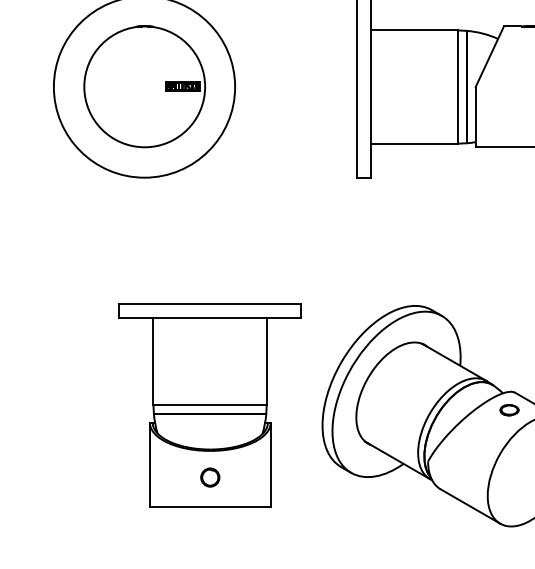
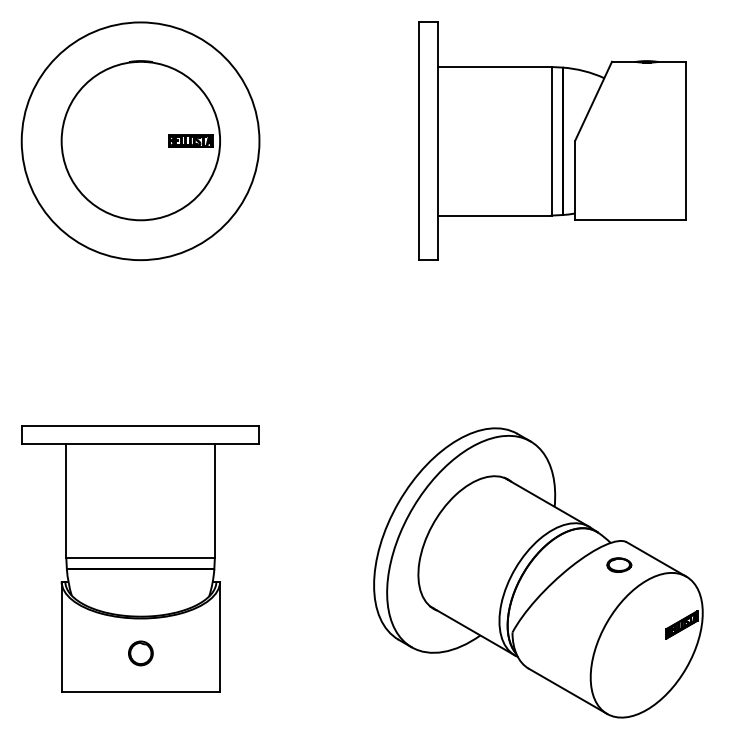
part: (210, 405) -> (140, 558), moved

